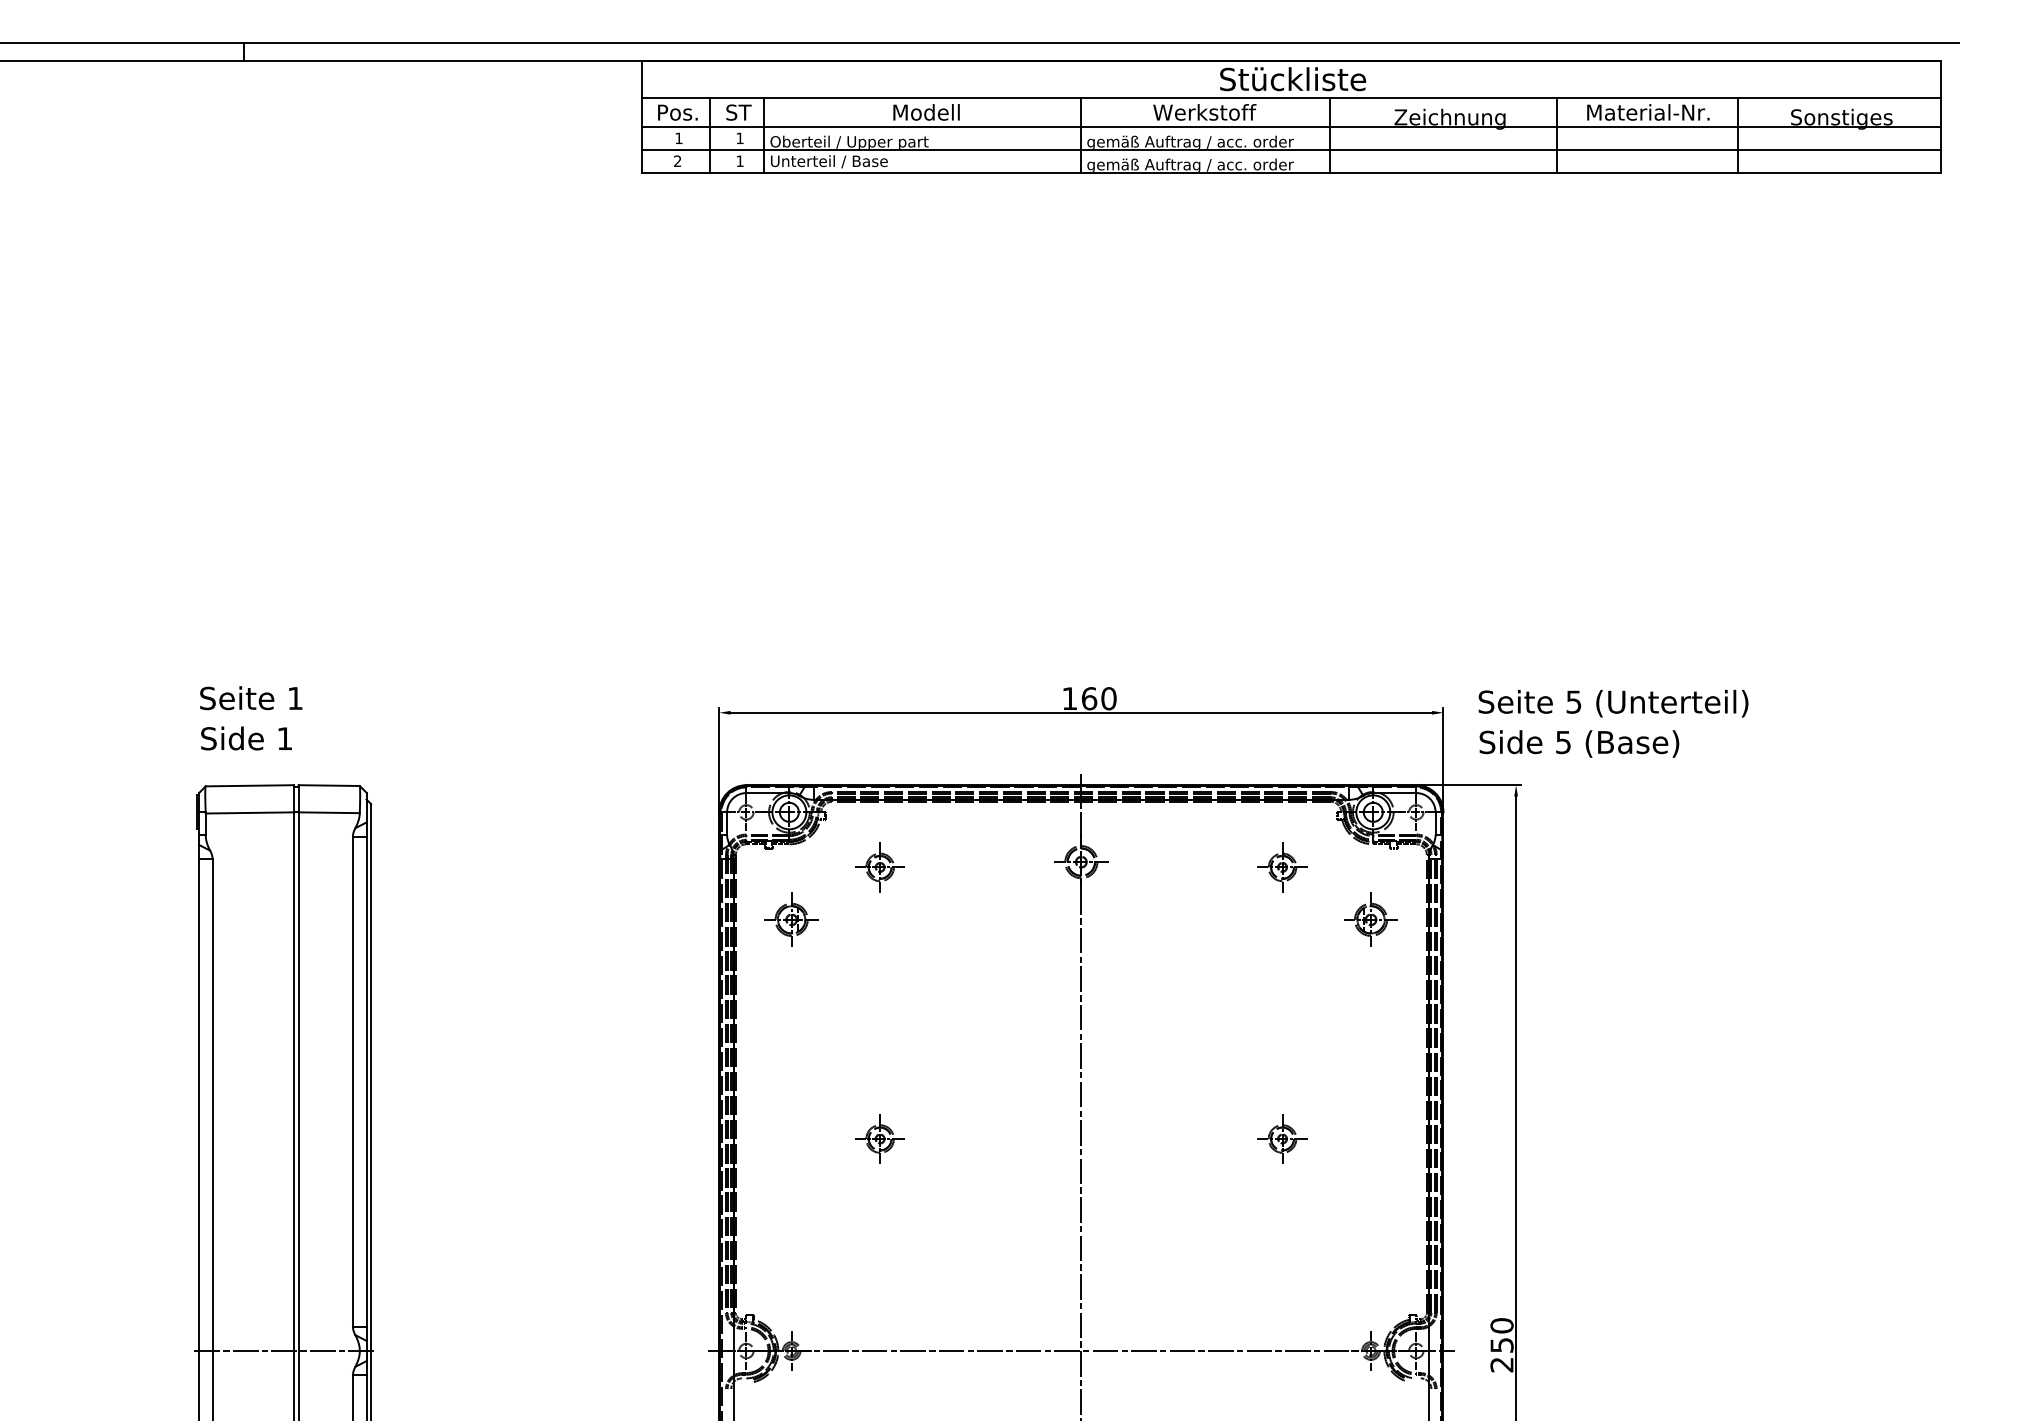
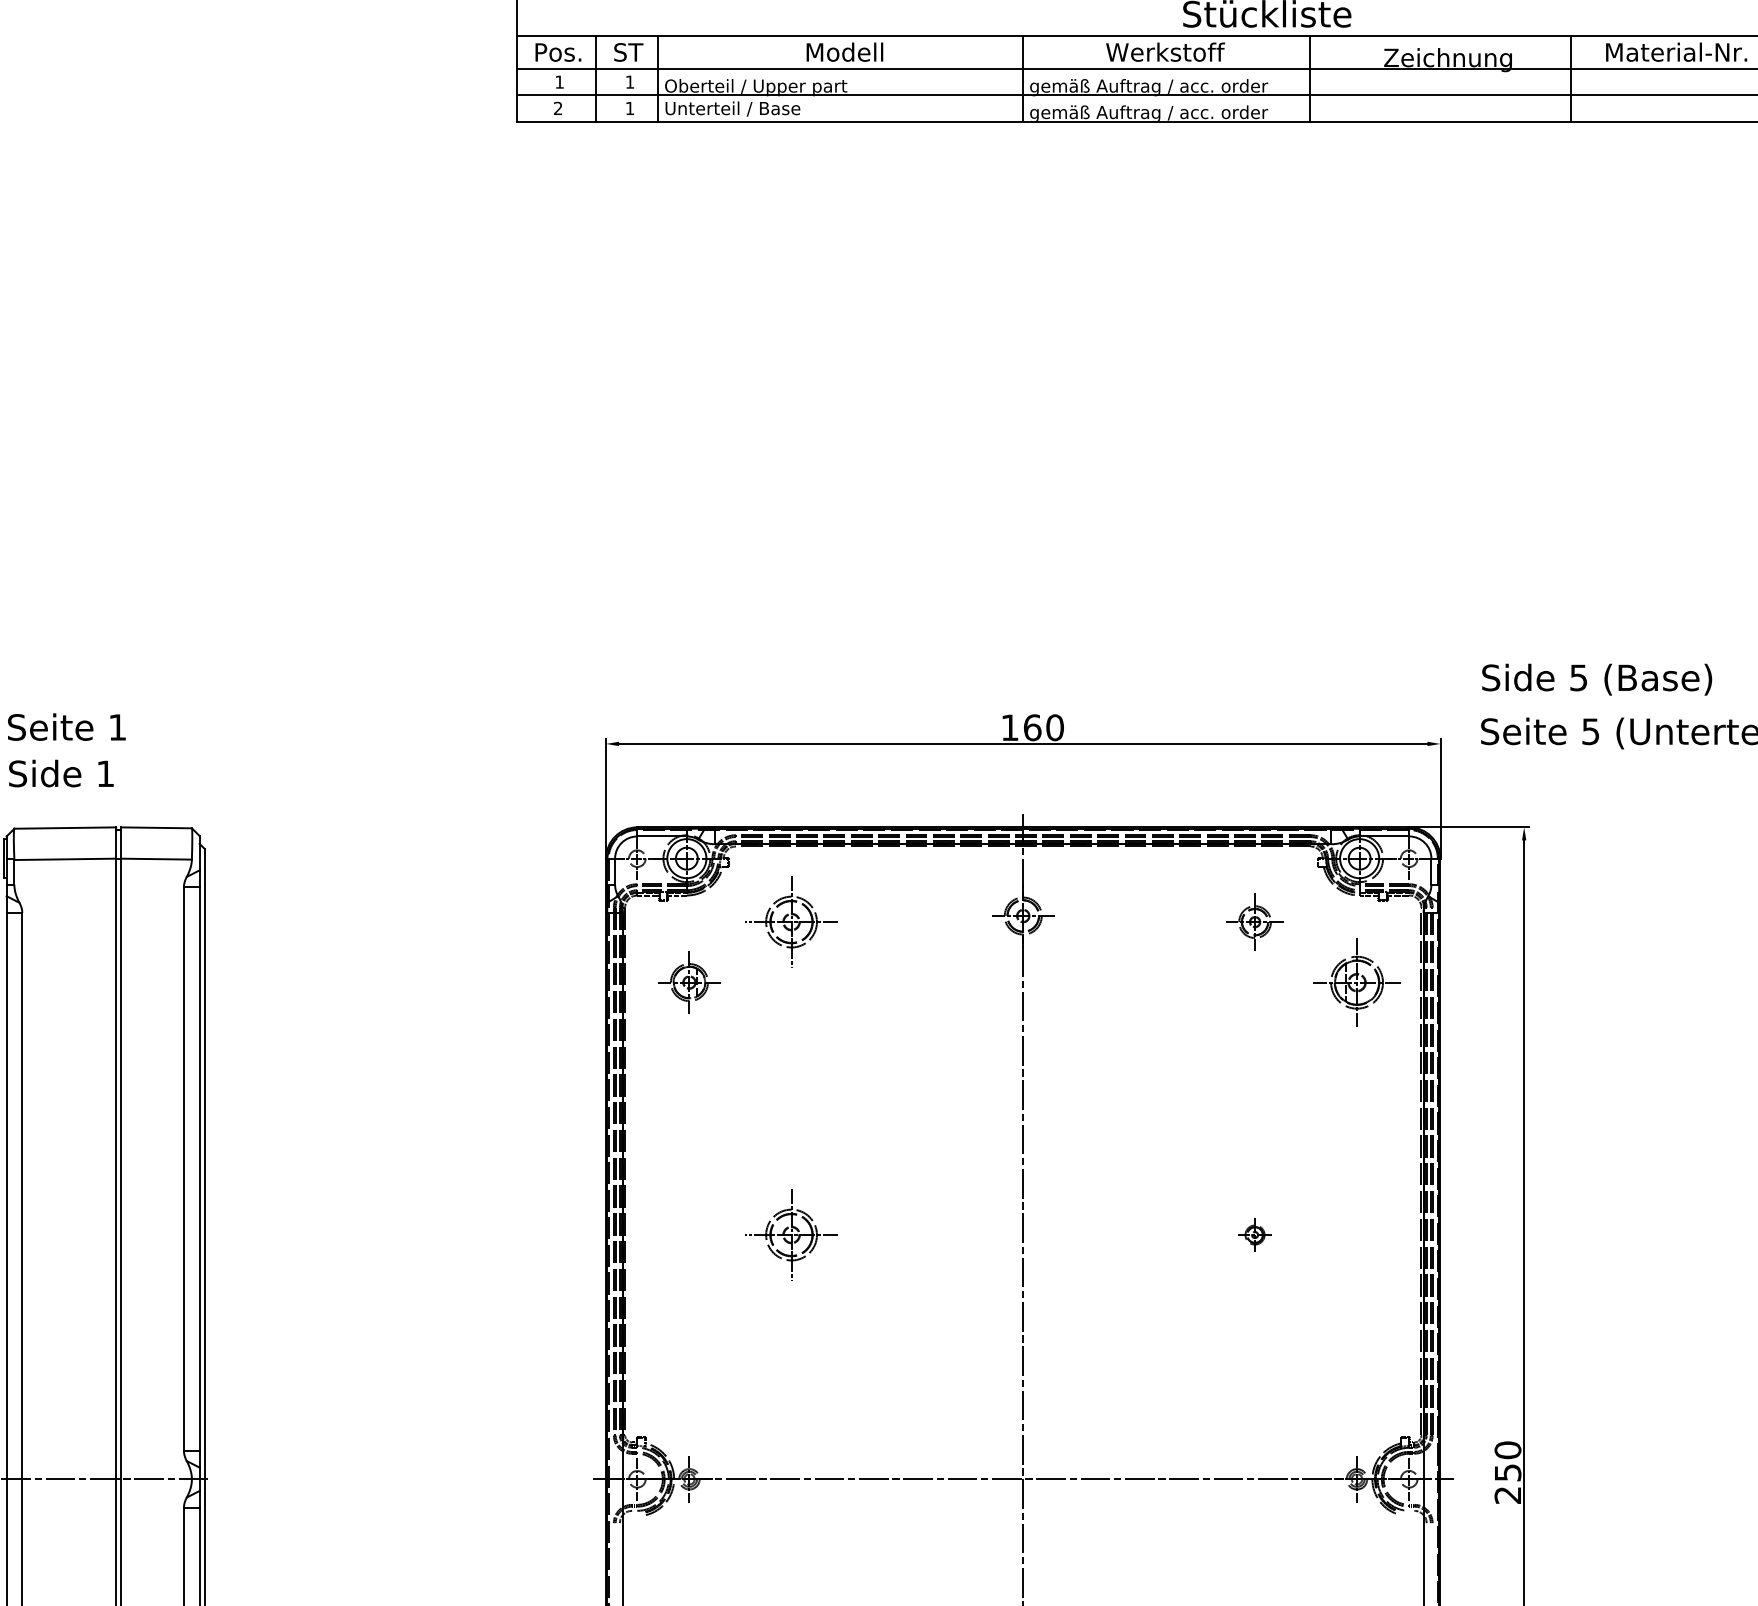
text: (1579, 743) -> (1597, 679), moved
part: (879, 867) -> (790, 922), size x1.6
part: (1370, 919) -> (1356, 982), size x1.4
part: (879, 1138) -> (790, 1234), size x1.6
part: (1282, 1138) -> (1255, 1234), size x0.6

